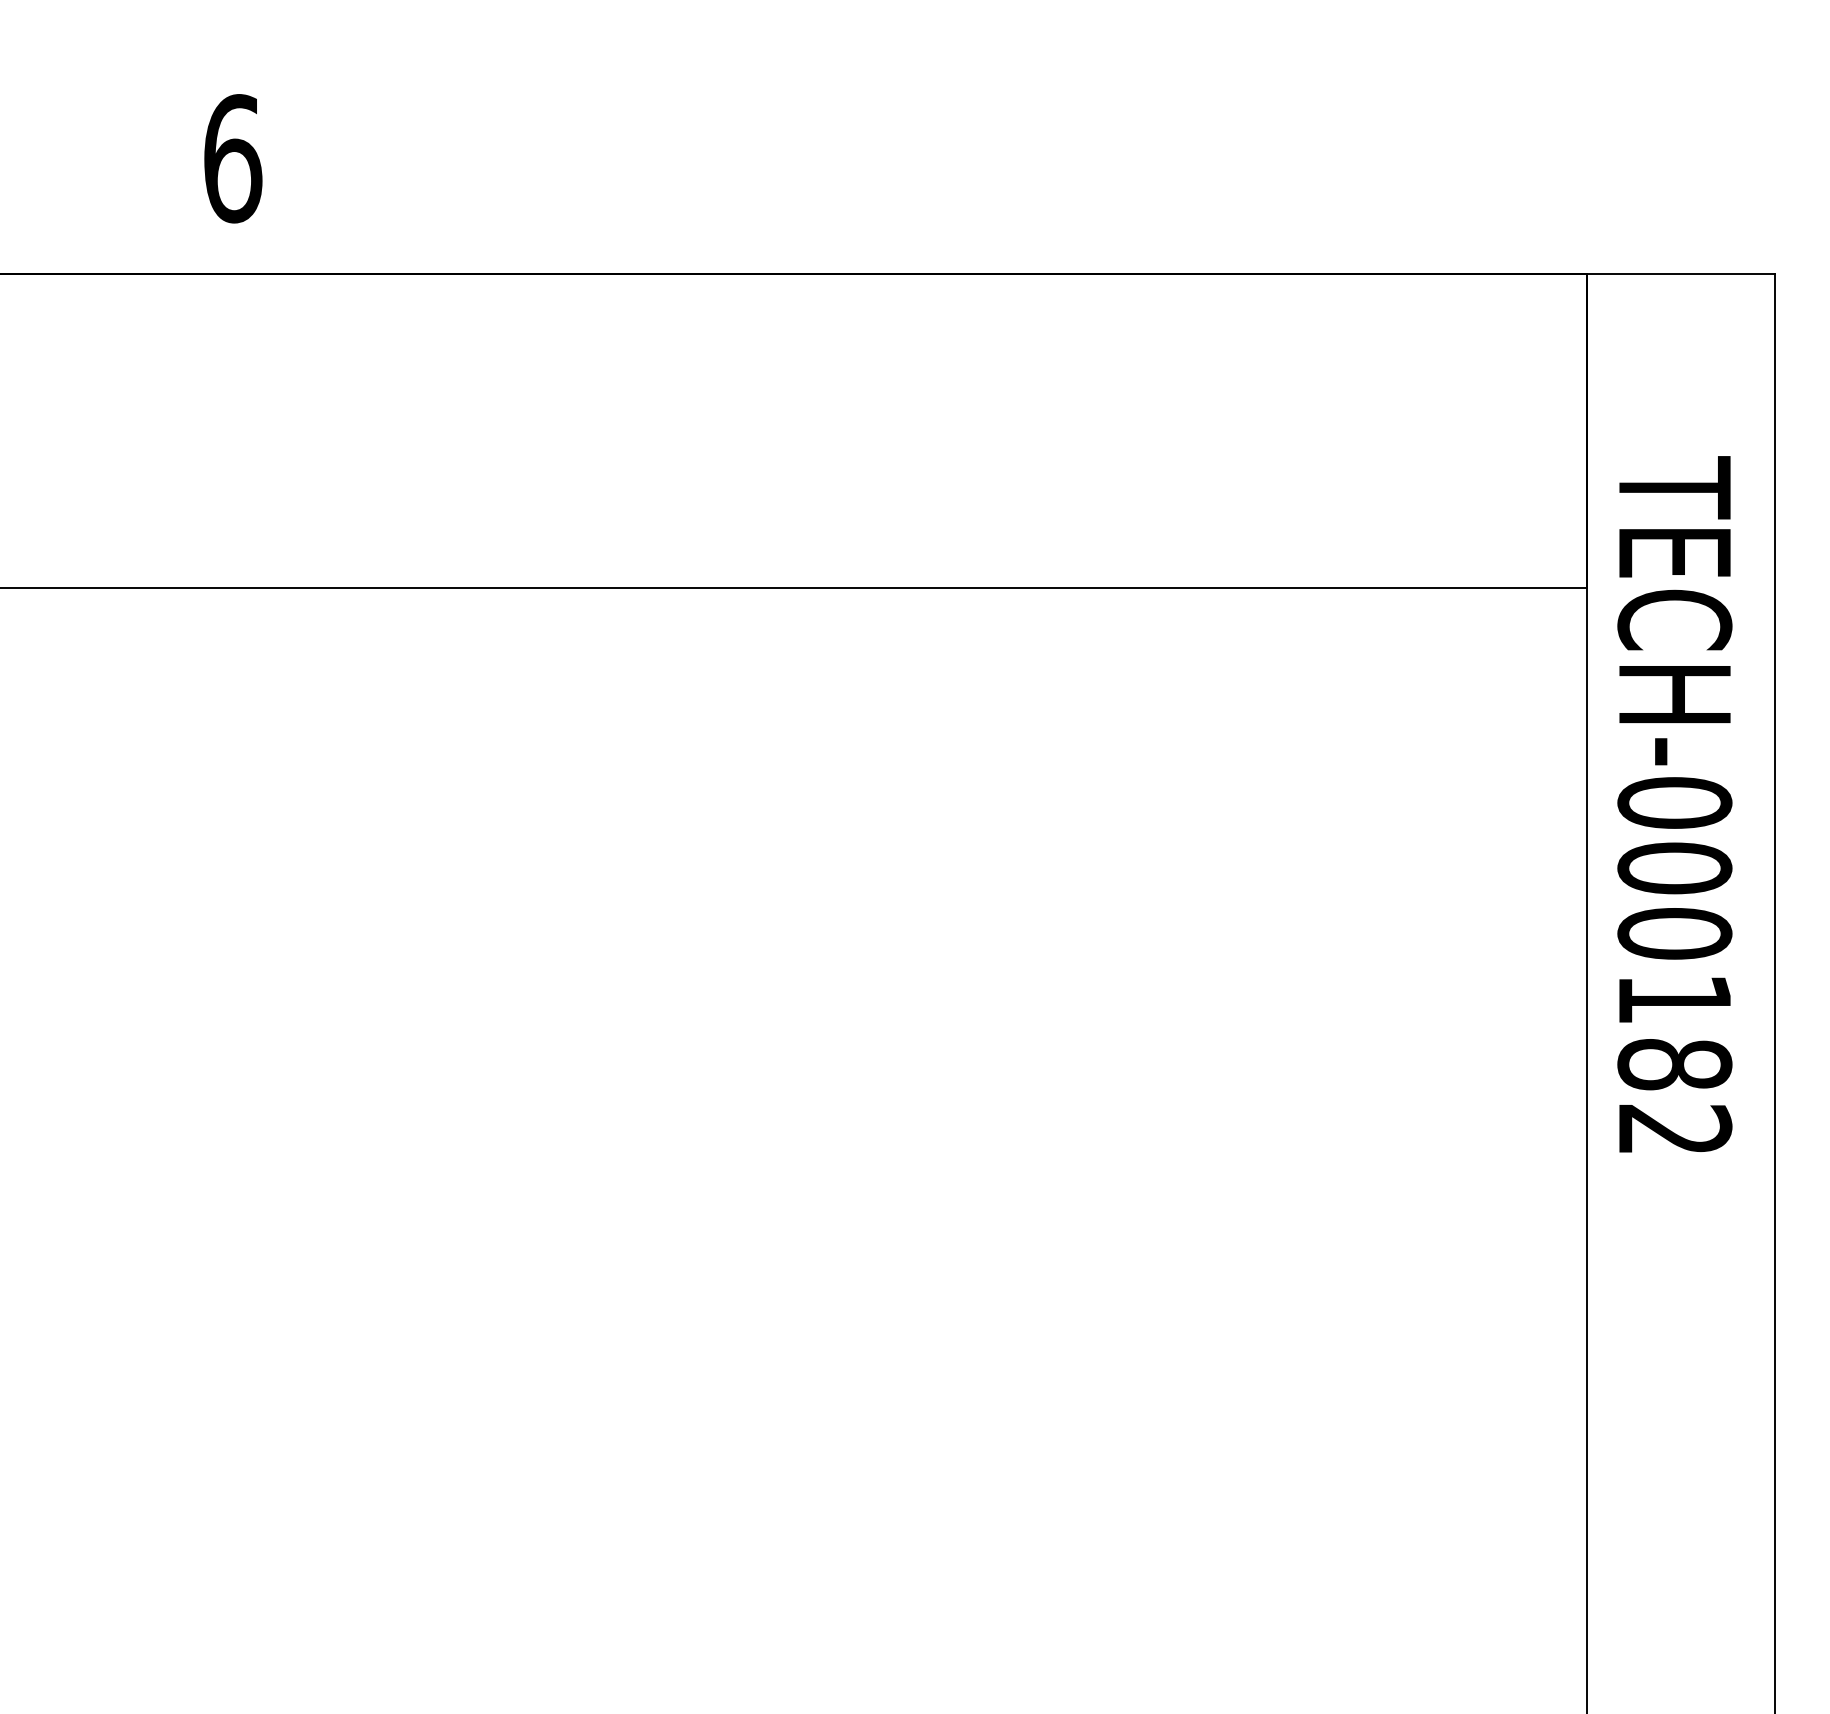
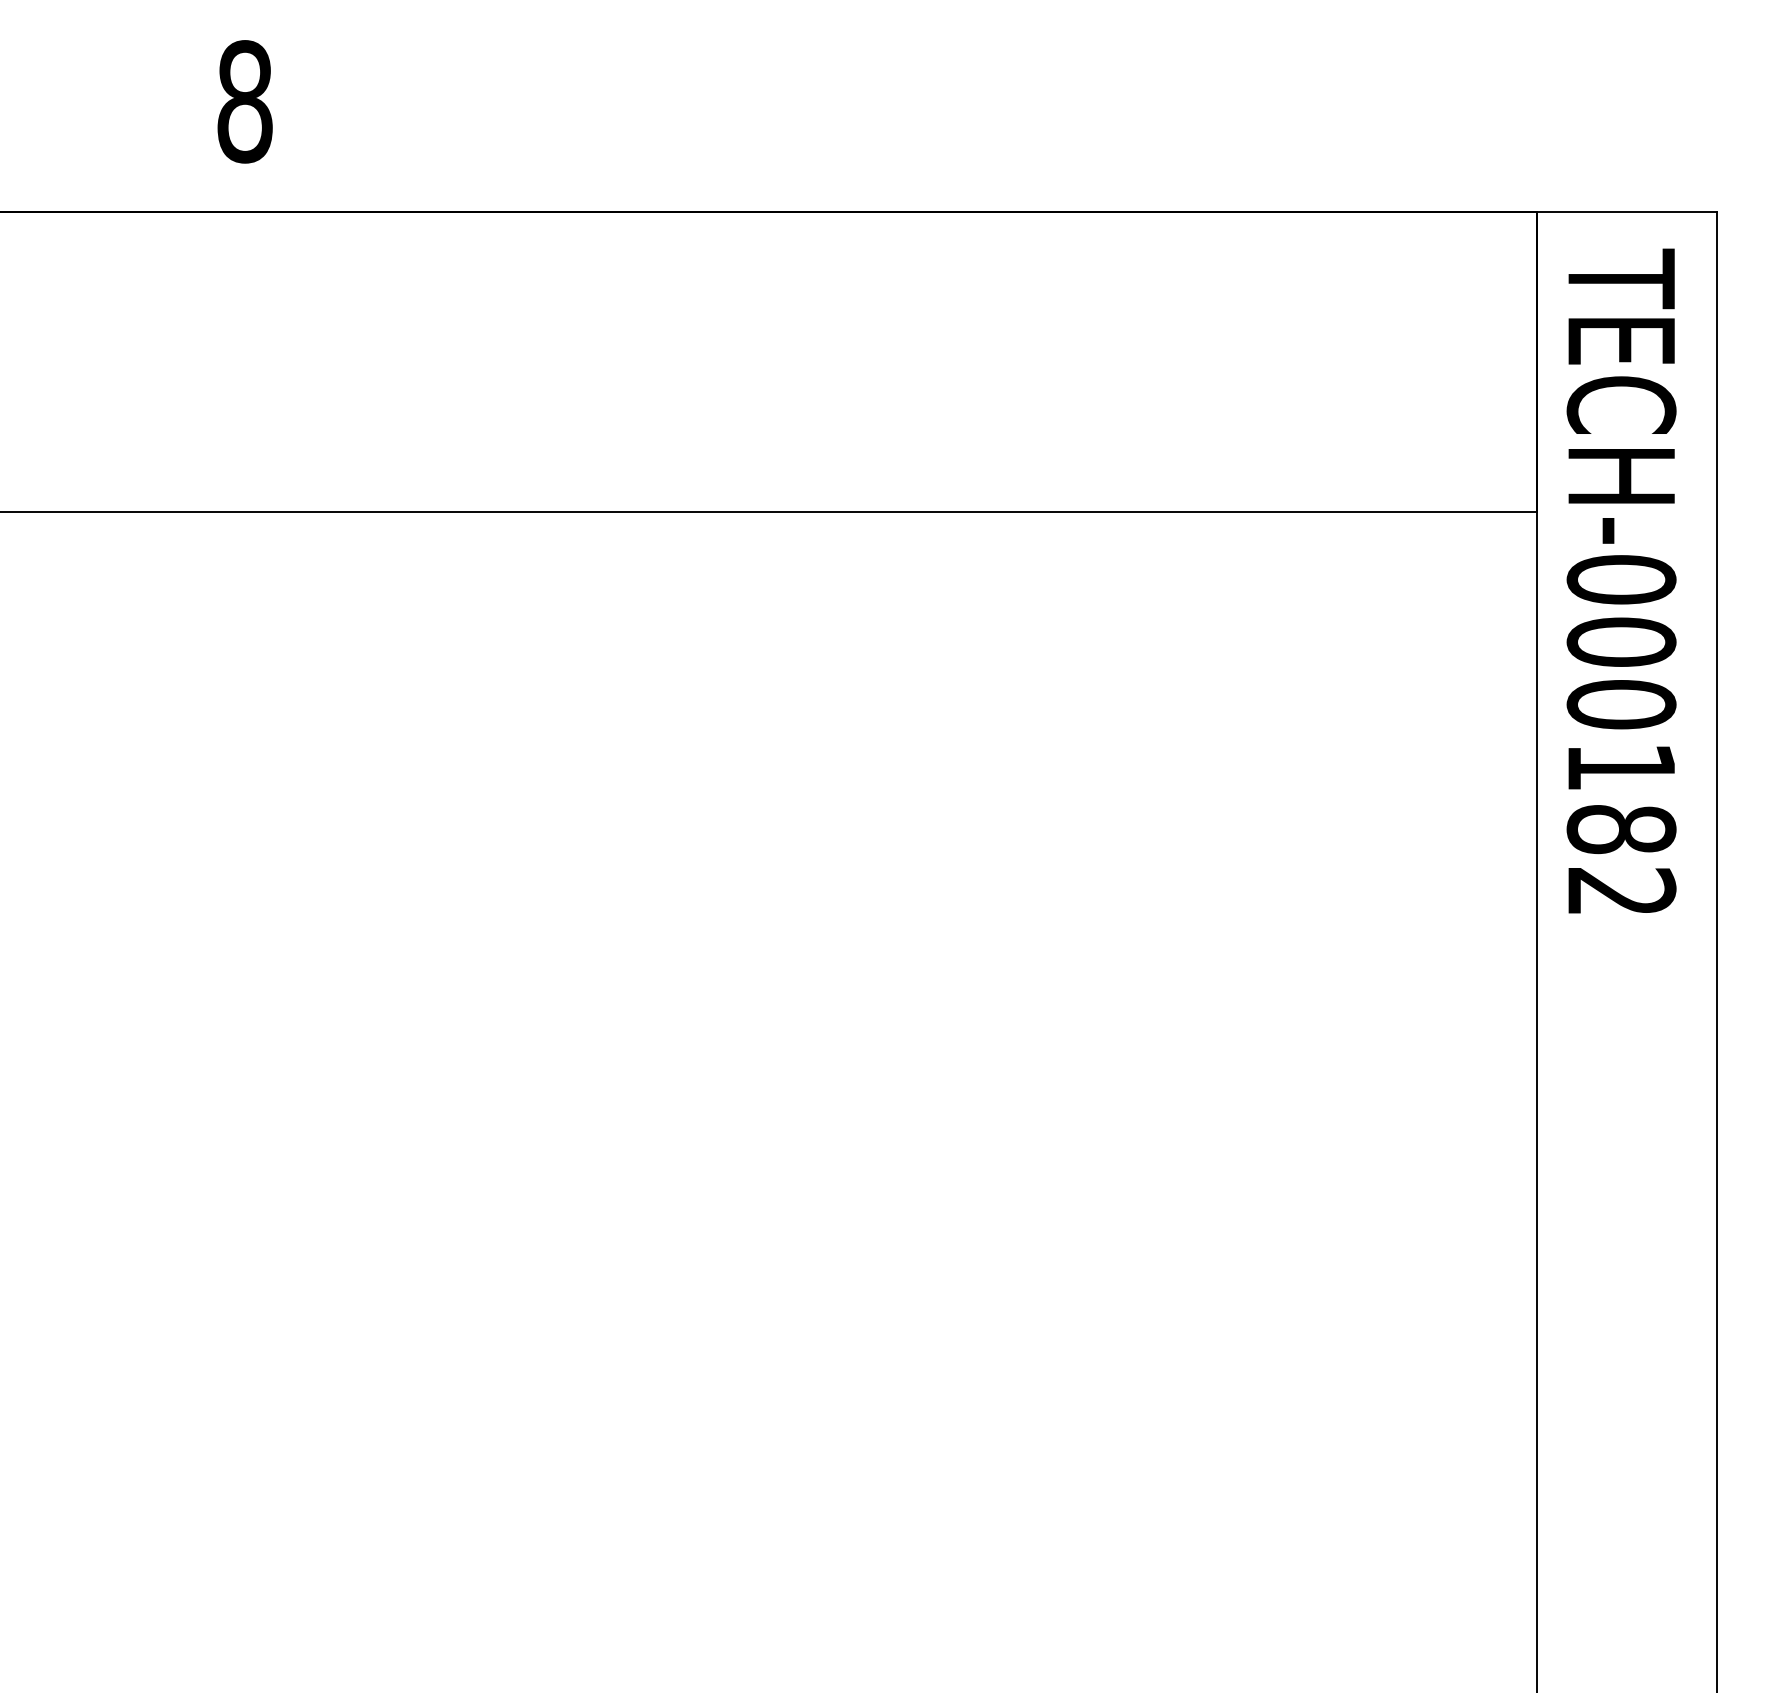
text: (233, 158) -> (245, 101), 6 -> 8
text: (1674, 803) -> (1621, 580), moved

